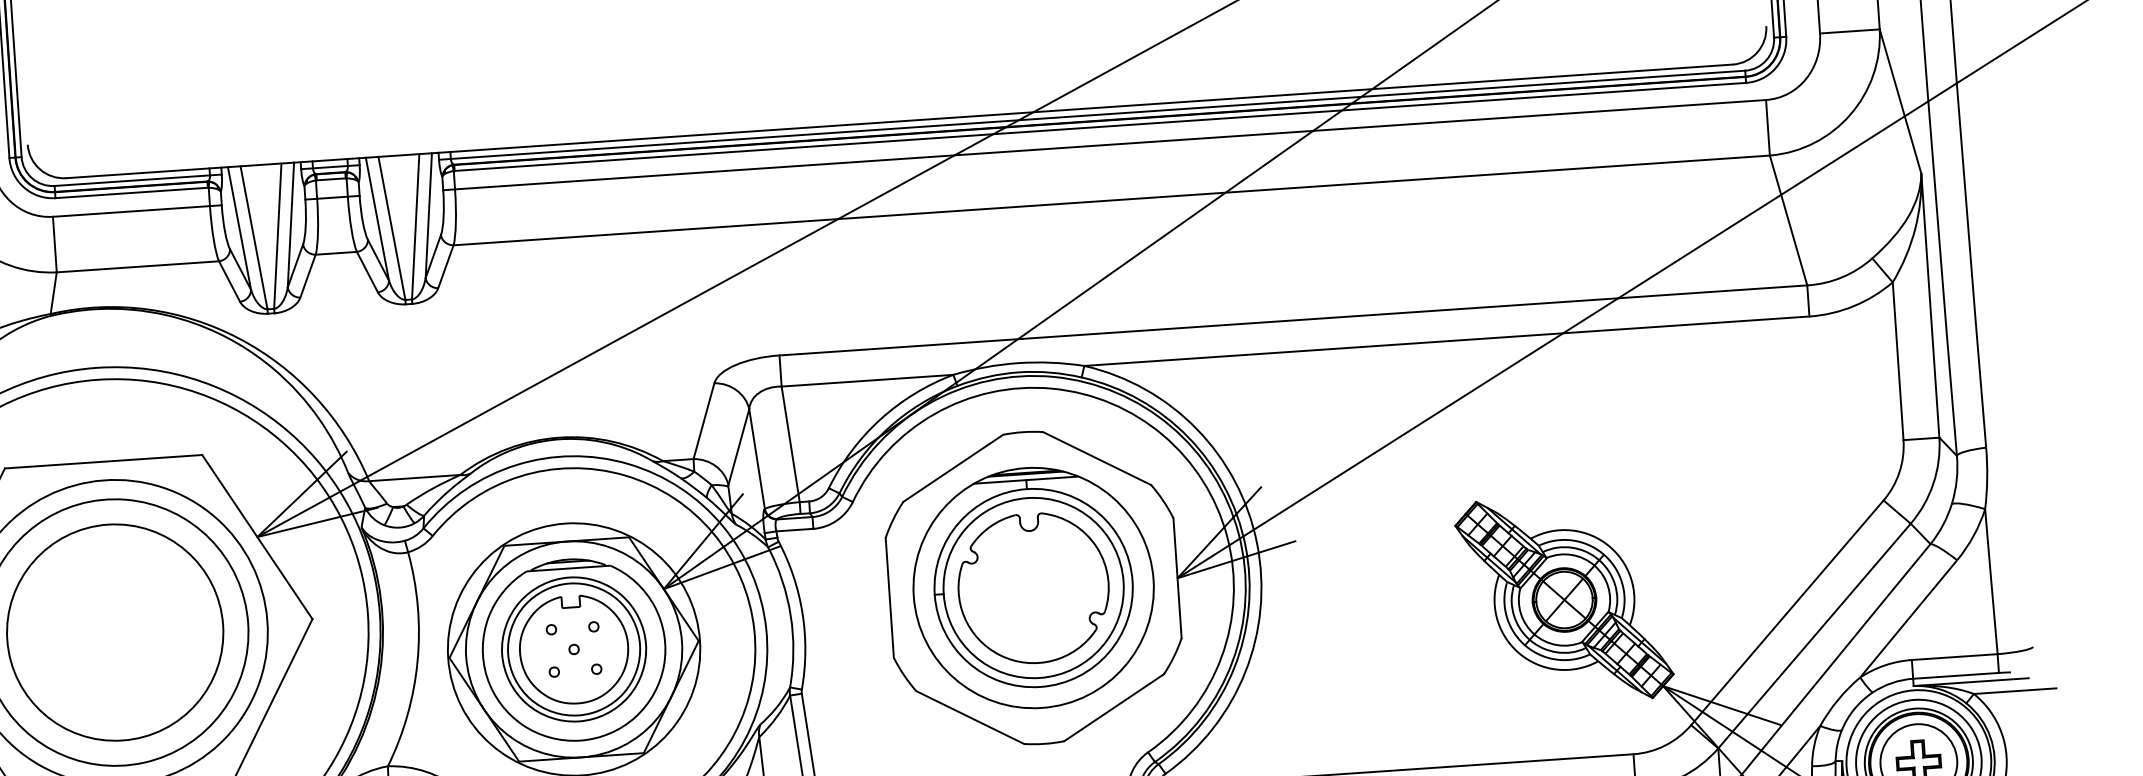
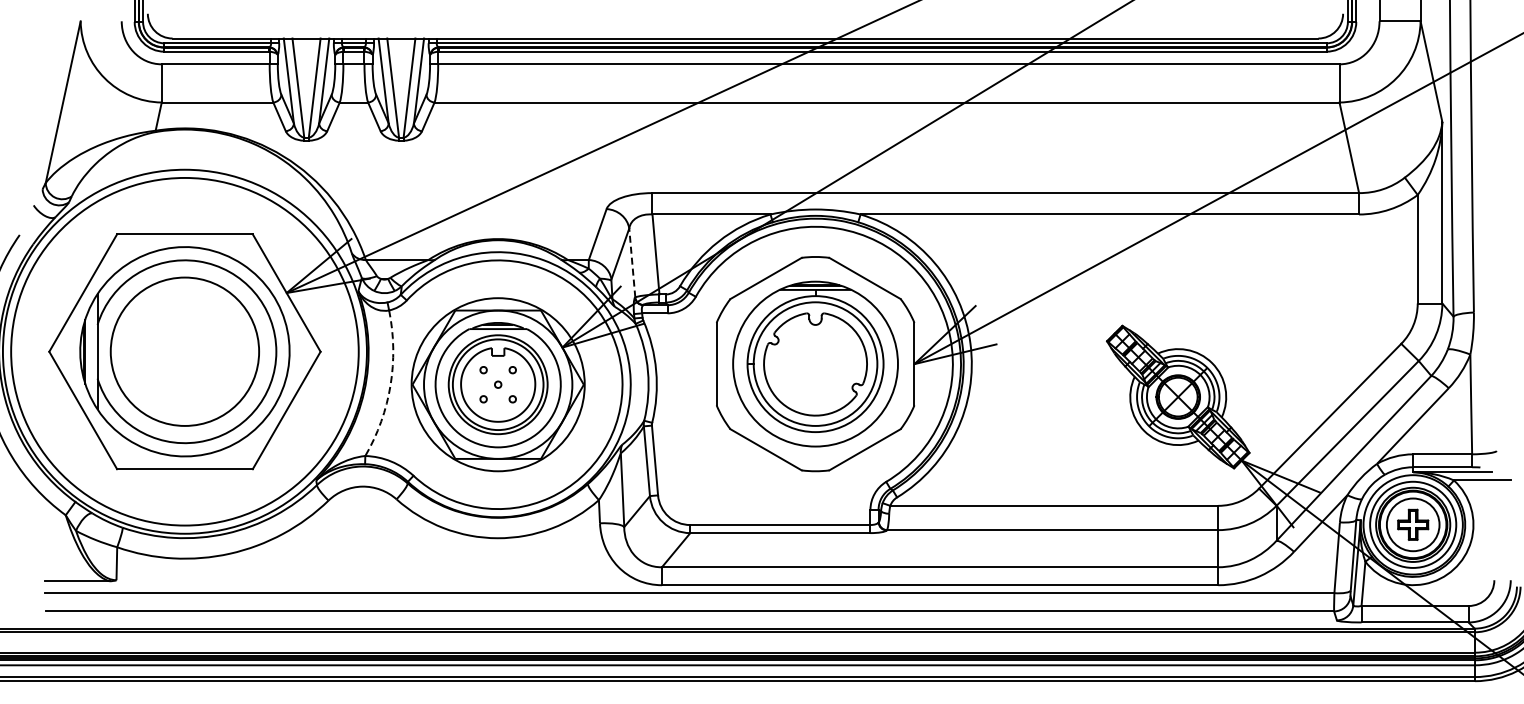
line: (757, 459) -> (632, 263), solid -> dashed
arc: (417, 661) -> (390, 385), solid -> dashed

